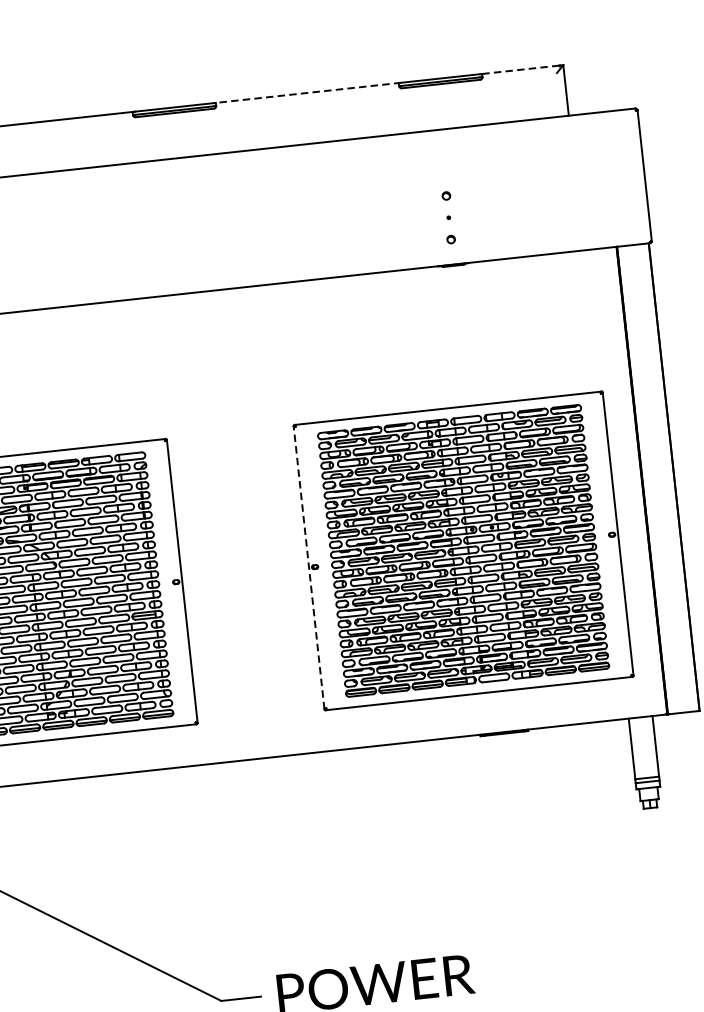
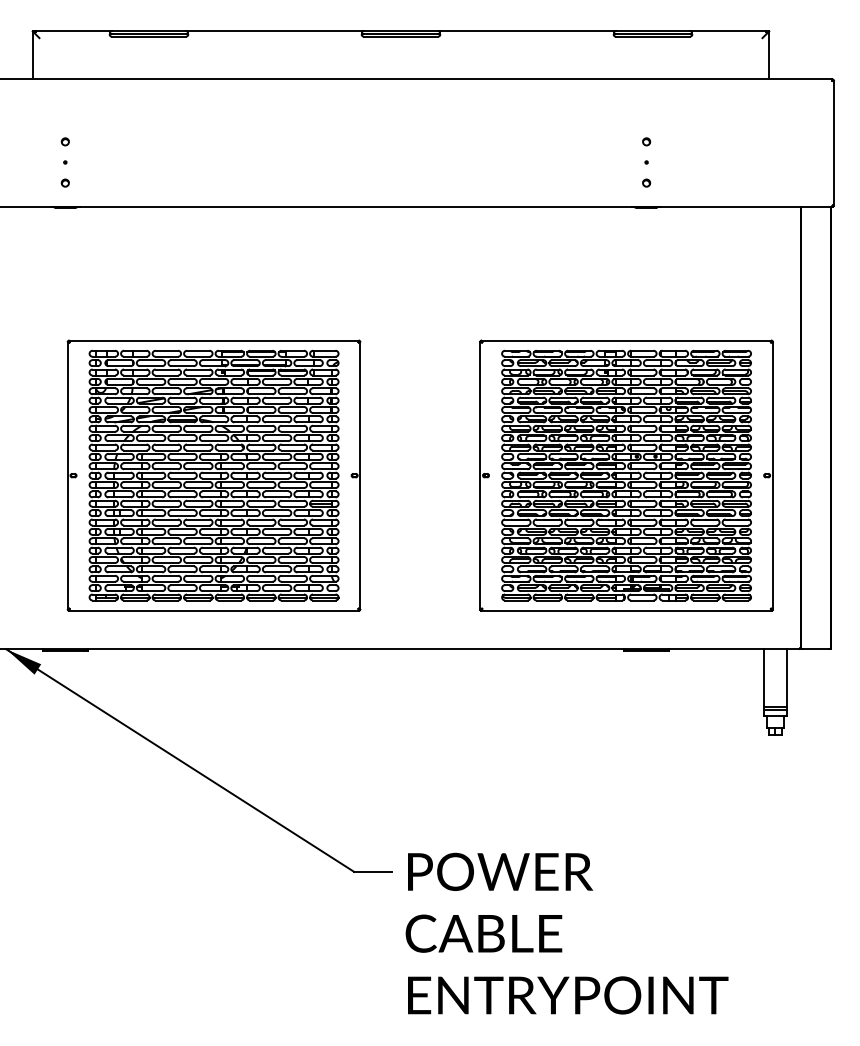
line: (519, 70) -> (727, 31), dashed -> solid
line: (306, 93) -> (526, 31), dashed -> solid
line: (309, 567) -> (480, 475), dashed -> solid

